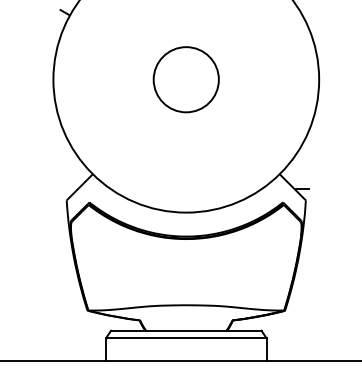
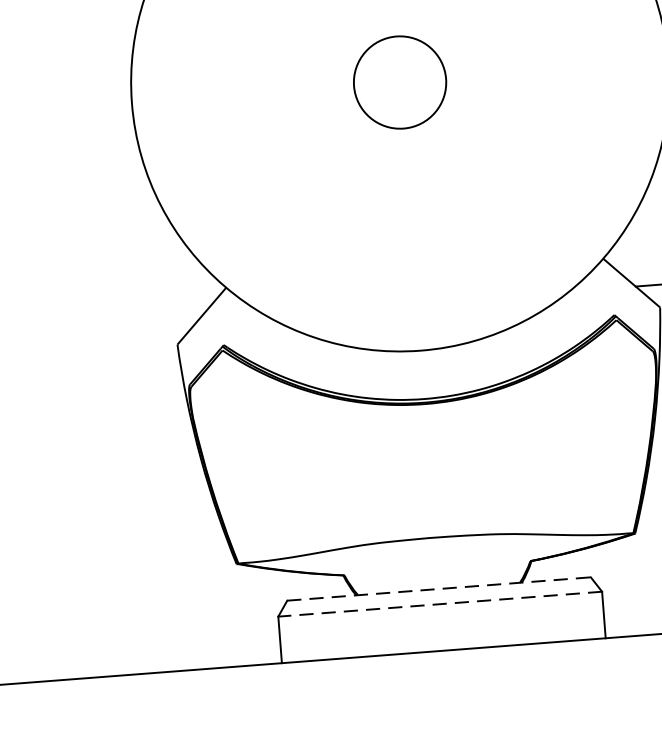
circle: (185, 79) -> (398, 82), size x0.7
line: (186, 330) -> (439, 588), solid -> dashed
line: (185, 338) -> (438, 604), solid -> dashed

